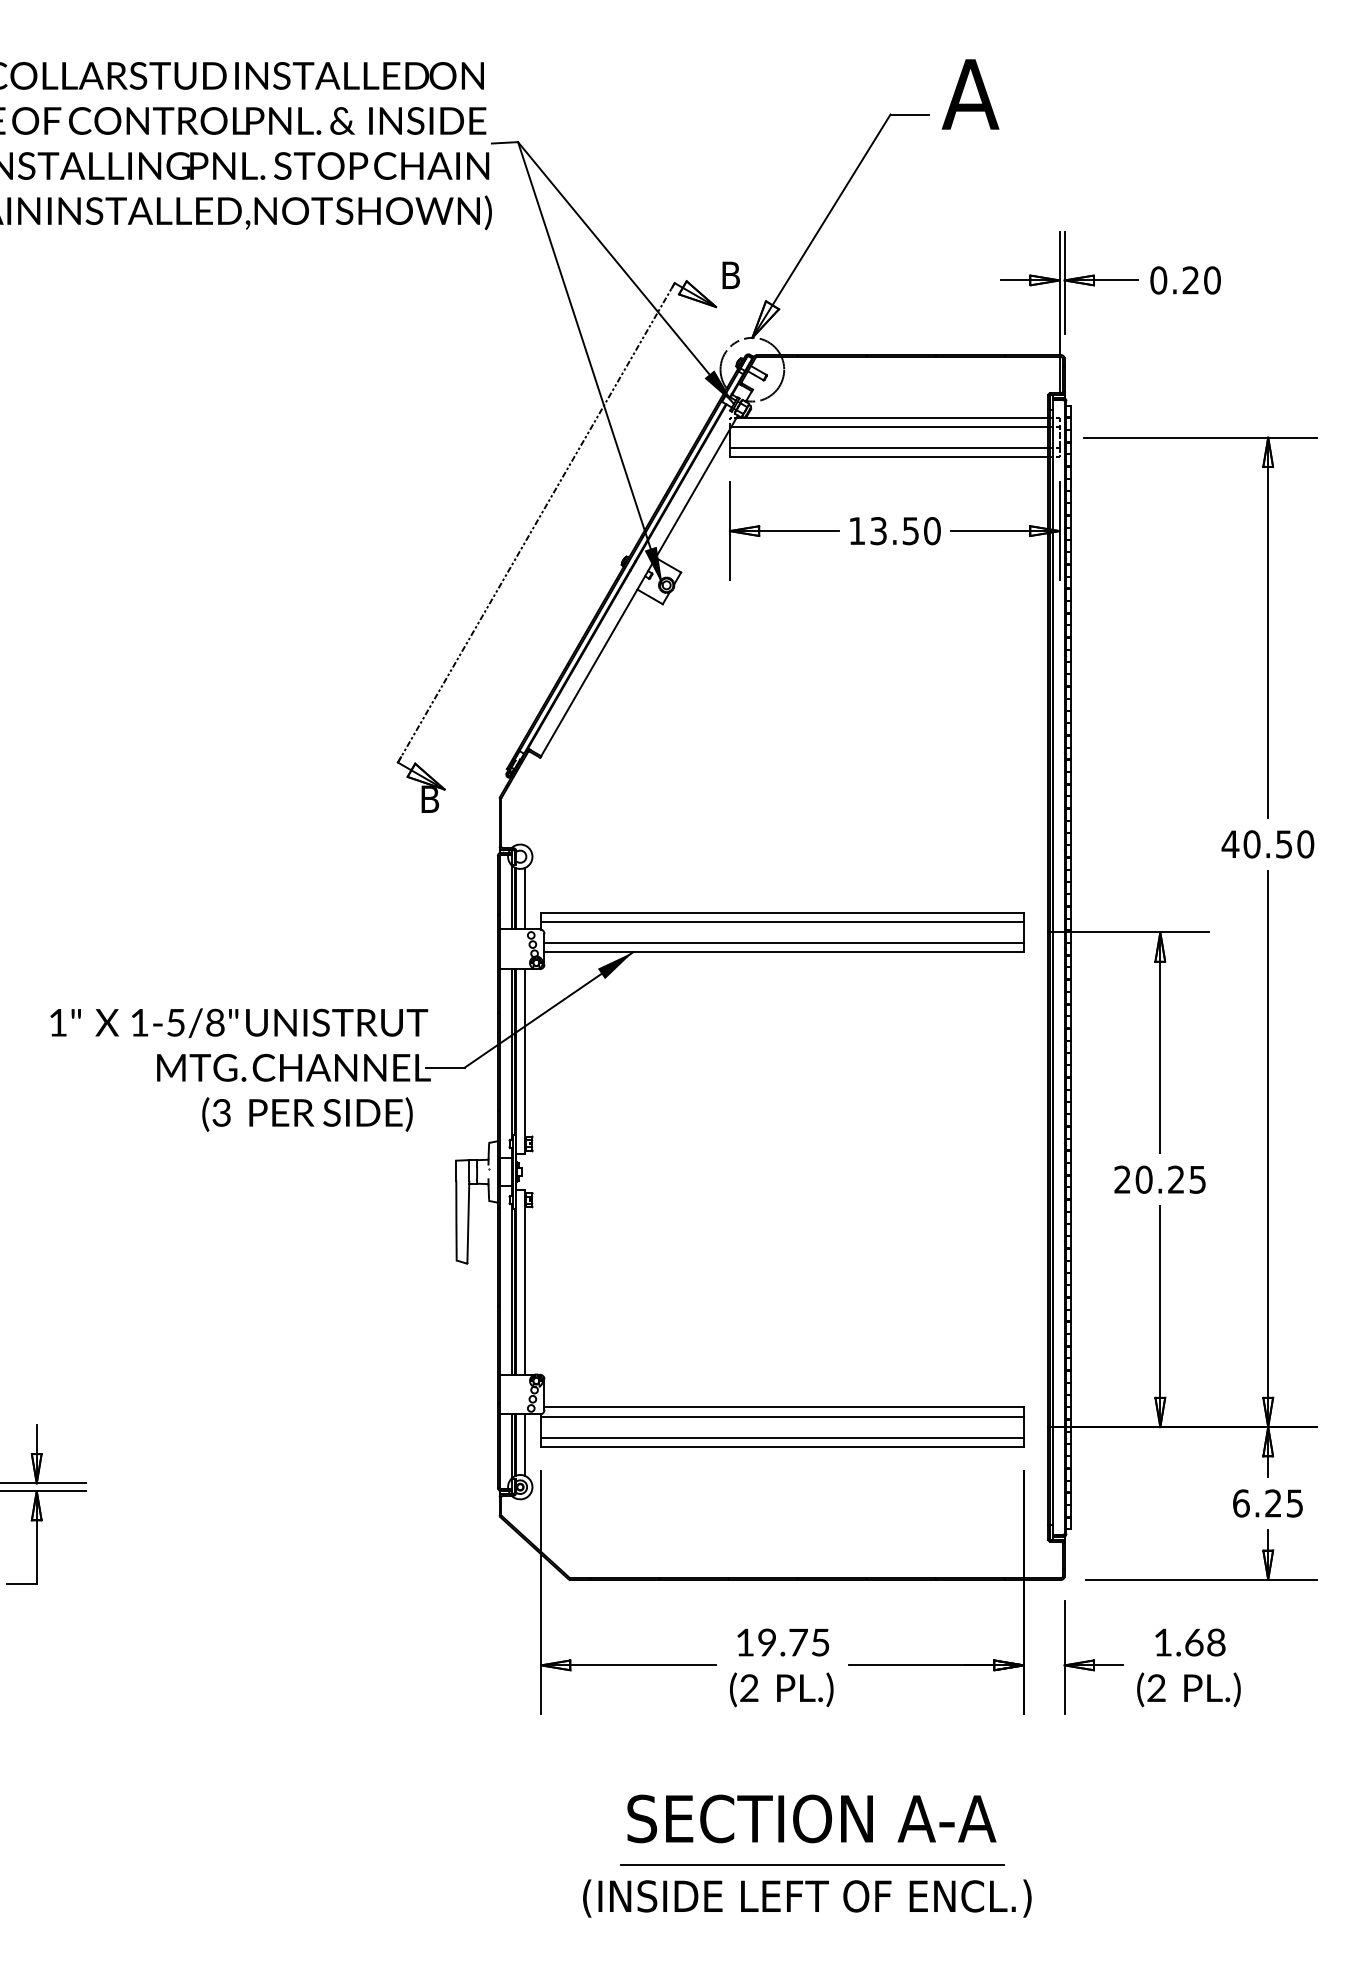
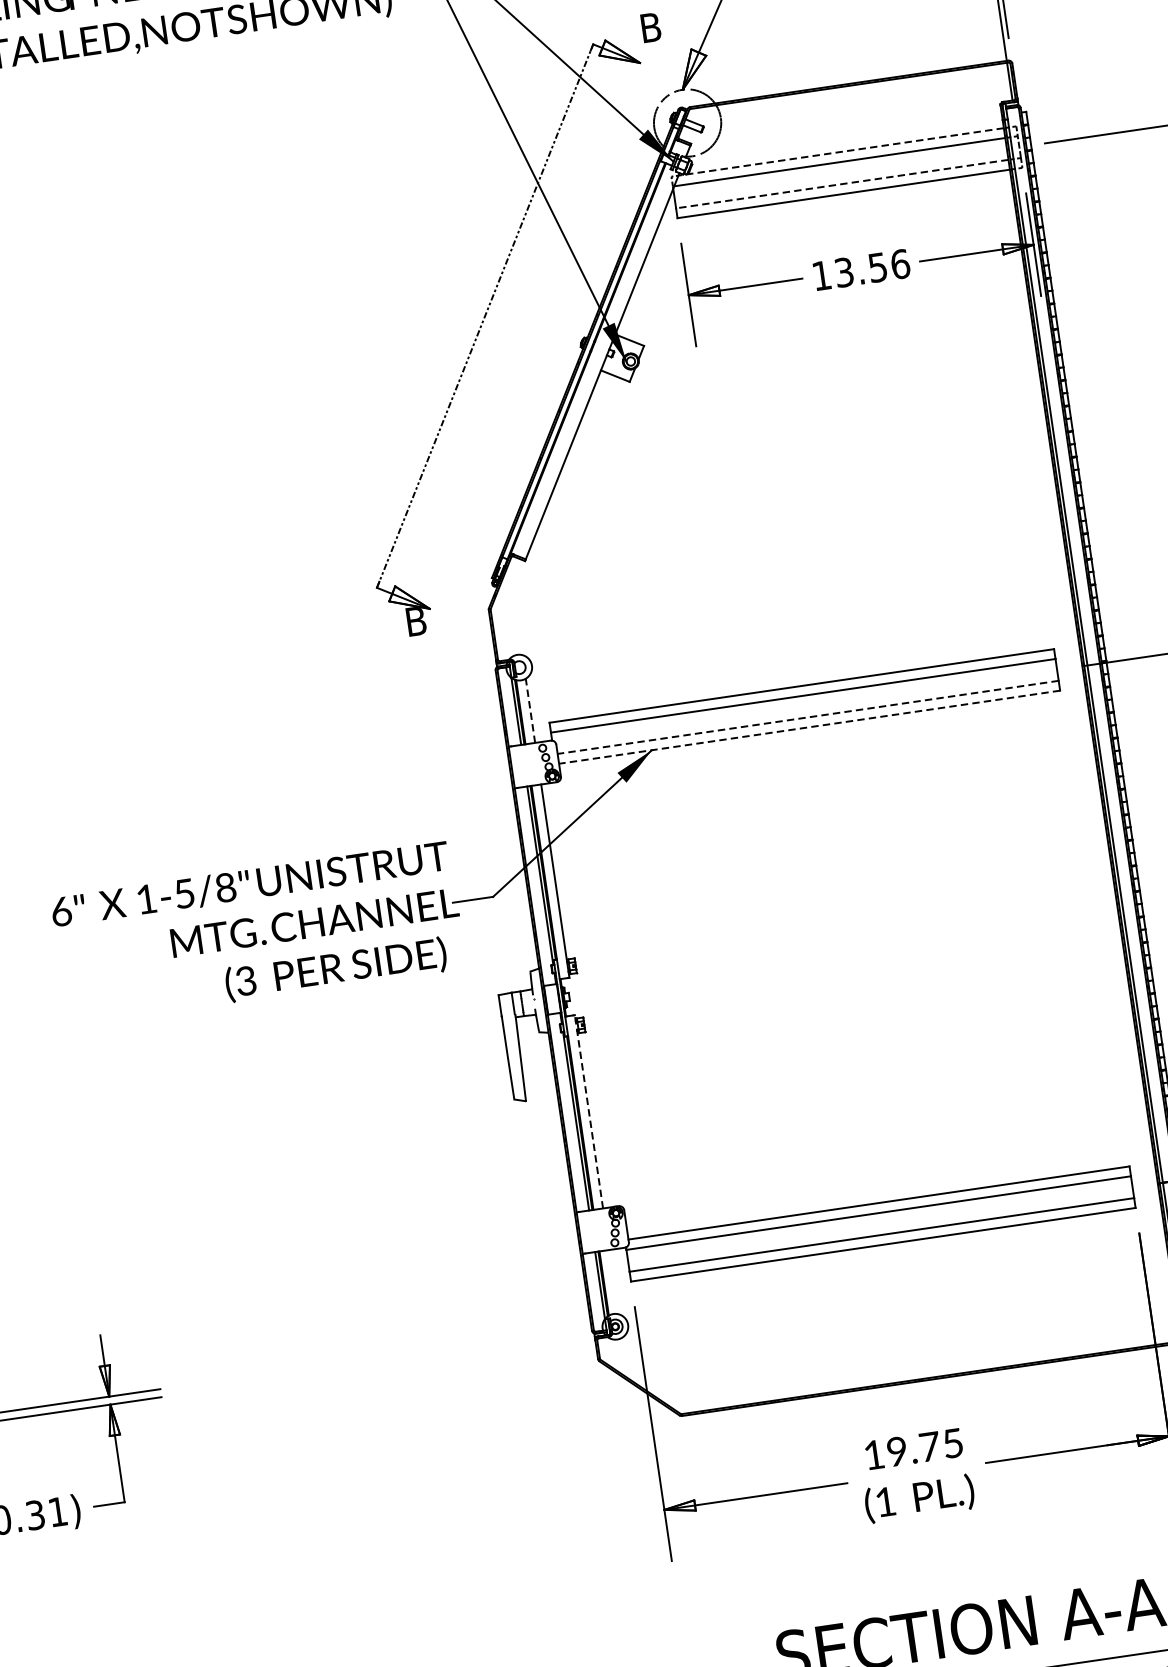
line: (892, 417) -> (841, 151), solid -> dashed
line: (888, 448) -> (841, 184), solid -> dashed
text: (932, 531) -> (900, 264), 13.50 -> 13.56
line: (524, 898) -> (530, 710), solid -> dashed
line: (784, 942) -> (808, 717), solid -> dashed
line: (784, 952) -> (810, 727), solid -> dashed
text: (58, 1022) -> (61, 911), 1" -> 6"
line: (524, 1281) -> (588, 1111), solid -> dashed
line: (524, 1444) -> (613, 1281), removed
text: (749, 1687) -> (885, 1501), (2 -> (1

